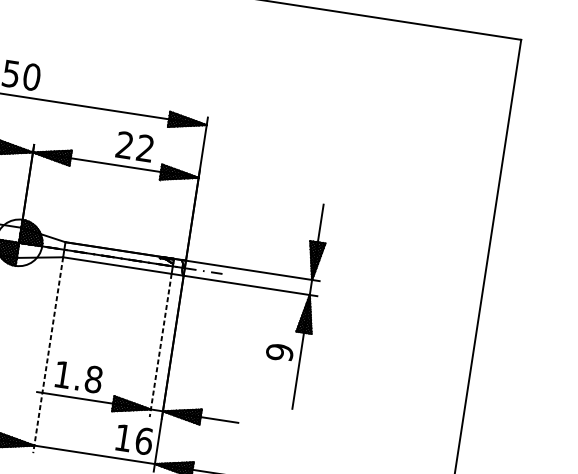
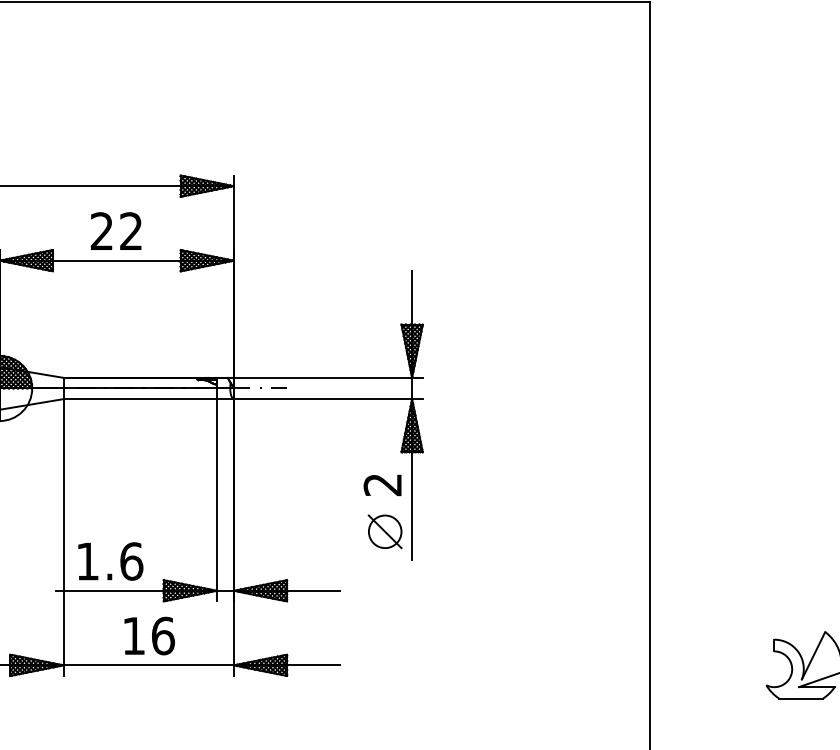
text: (135, 146) -> (116, 230), moved
line: (160, 345) -> (216, 500), dashed -> solid
text: (279, 352) -> (382, 484), 9 -> 2
line: (48, 355) -> (63, 538), dashed -> solid
text: (93, 379) -> (131, 561), 1.8 -> 1.6
part: (275, 385) -> (384, 531), added
text: (134, 439) -> (149, 635), moved

